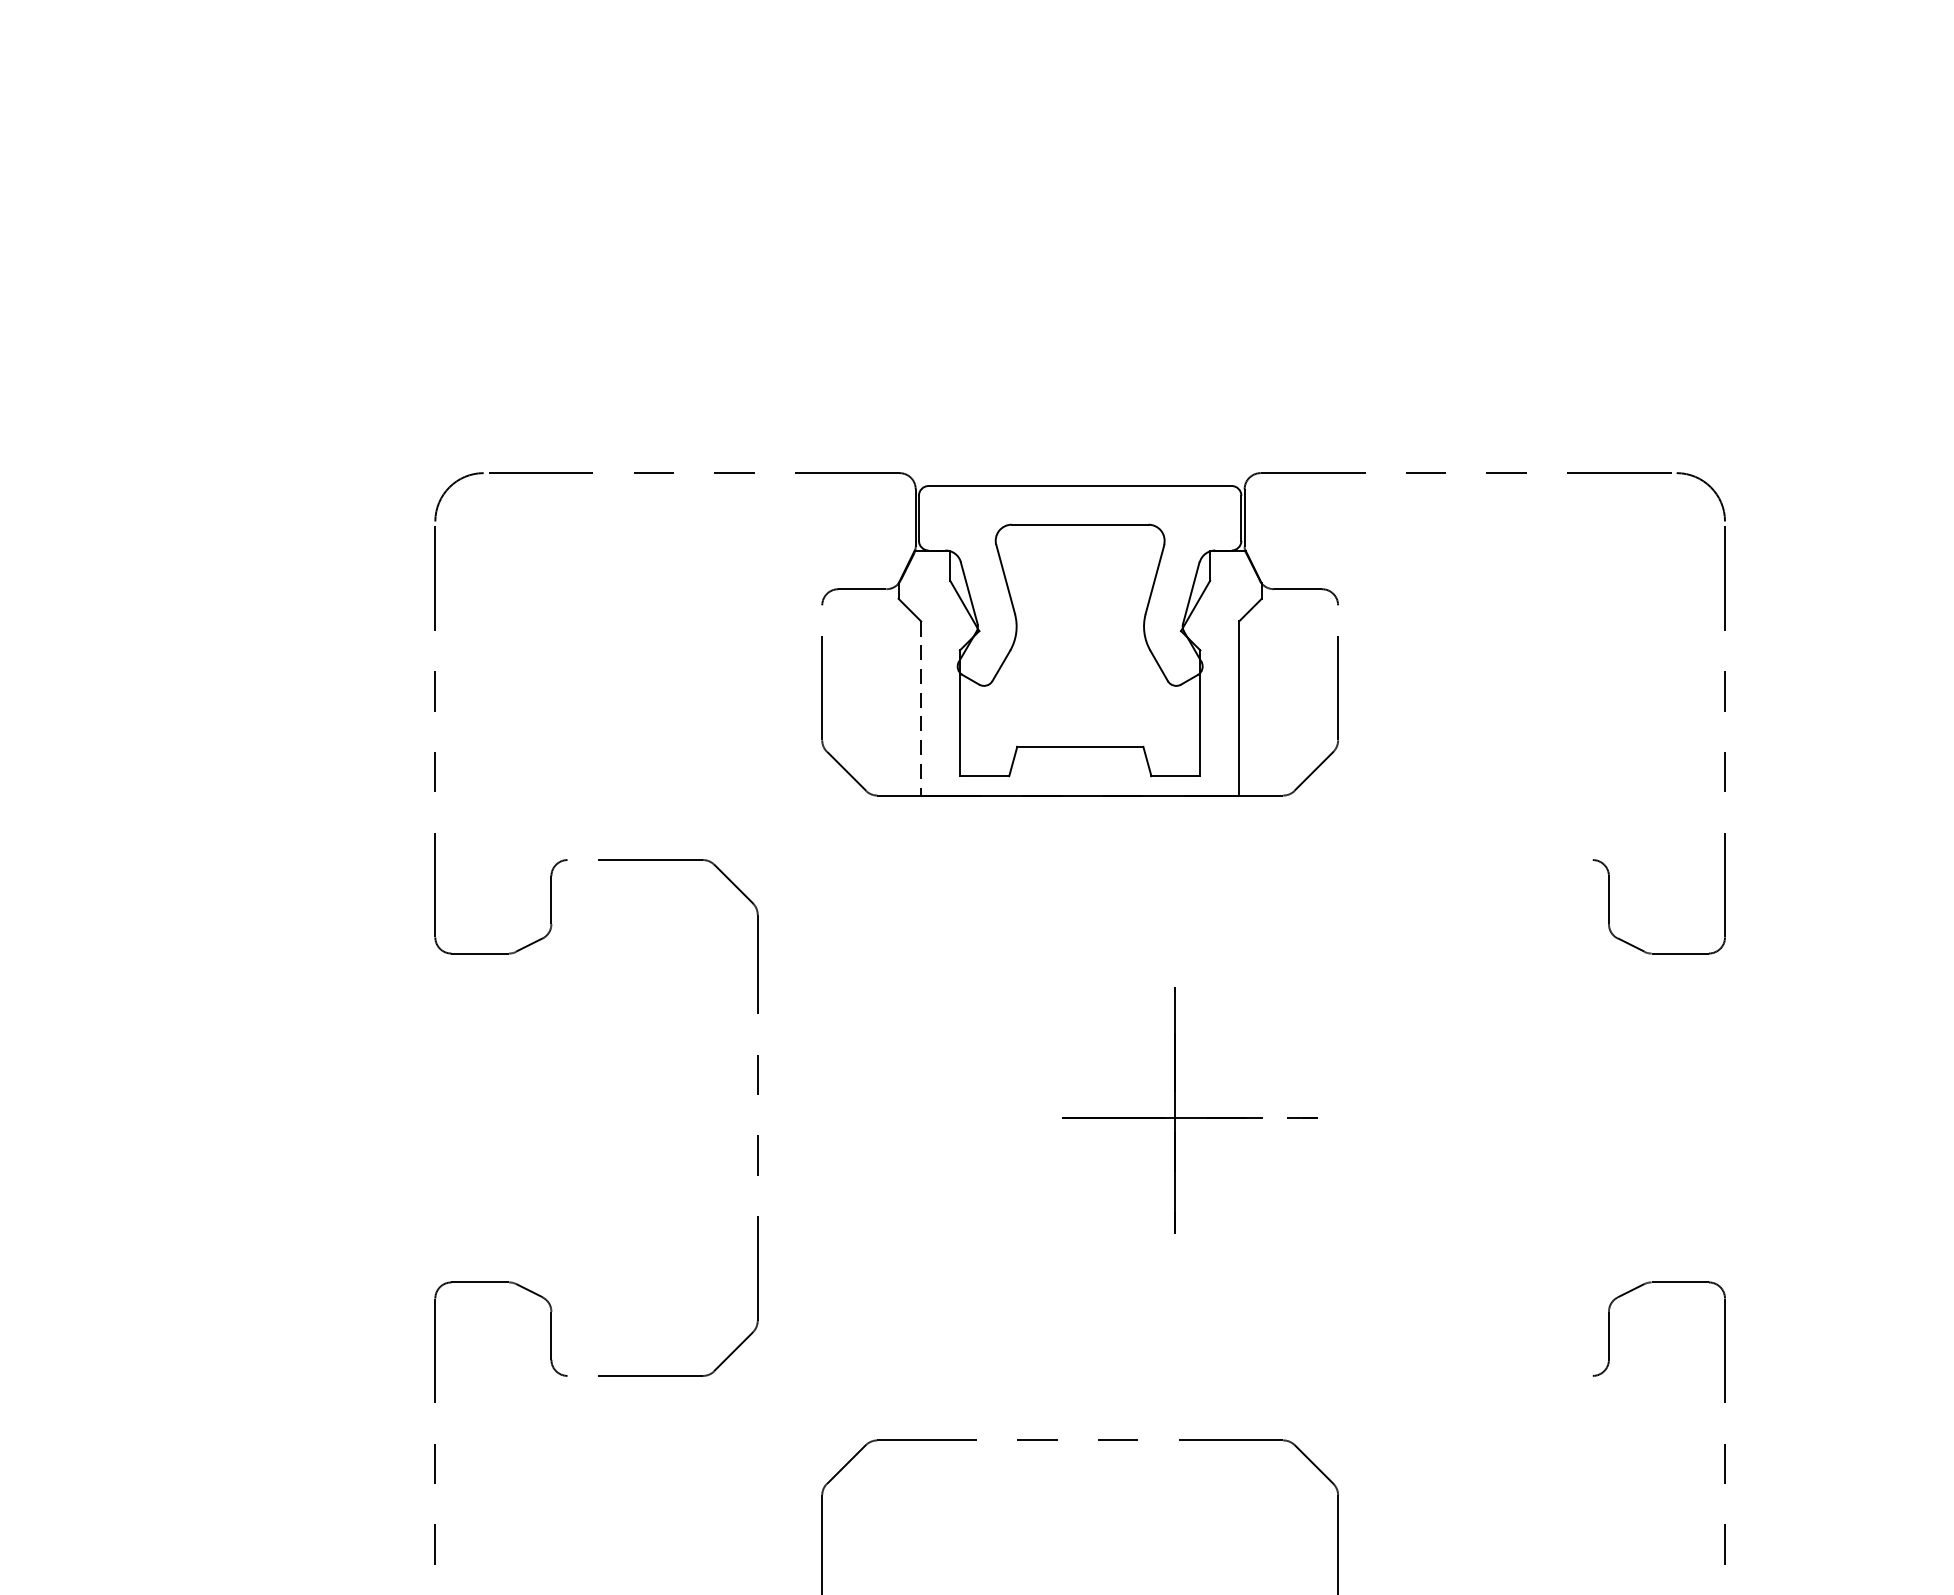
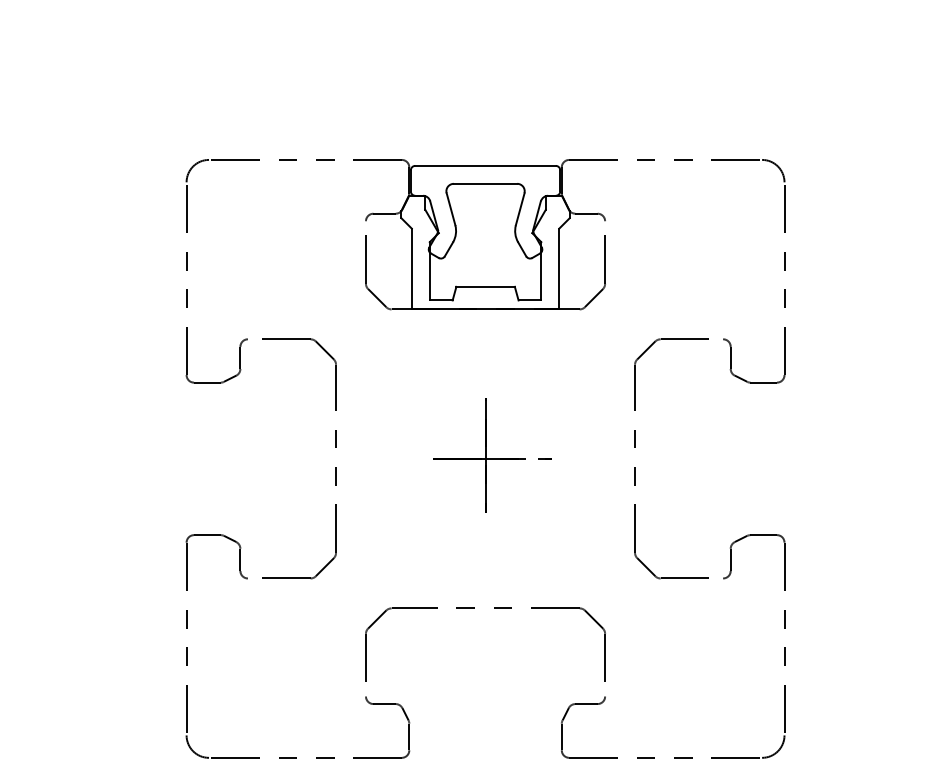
line: (920, 709) -> (411, 269), dashed -> solid
part: (1190, 1110) -> (492, 455), moved
part: (1403, 1136) -> (635, 467), added

